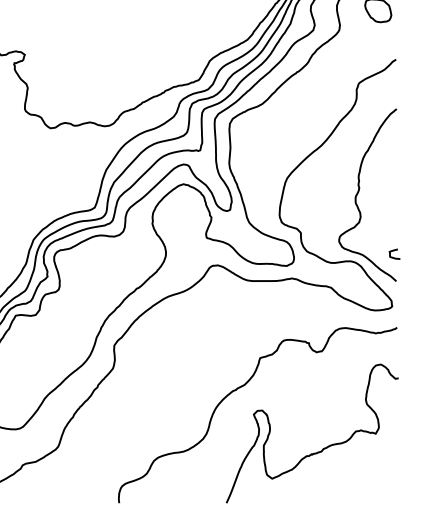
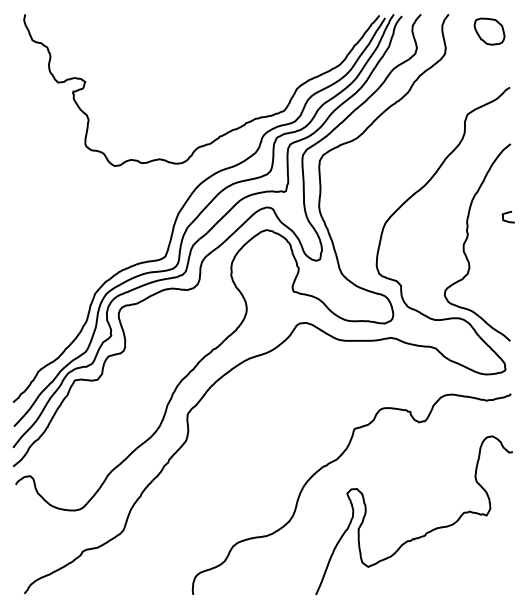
curve: (392, 251) -> (505, 214), moved

